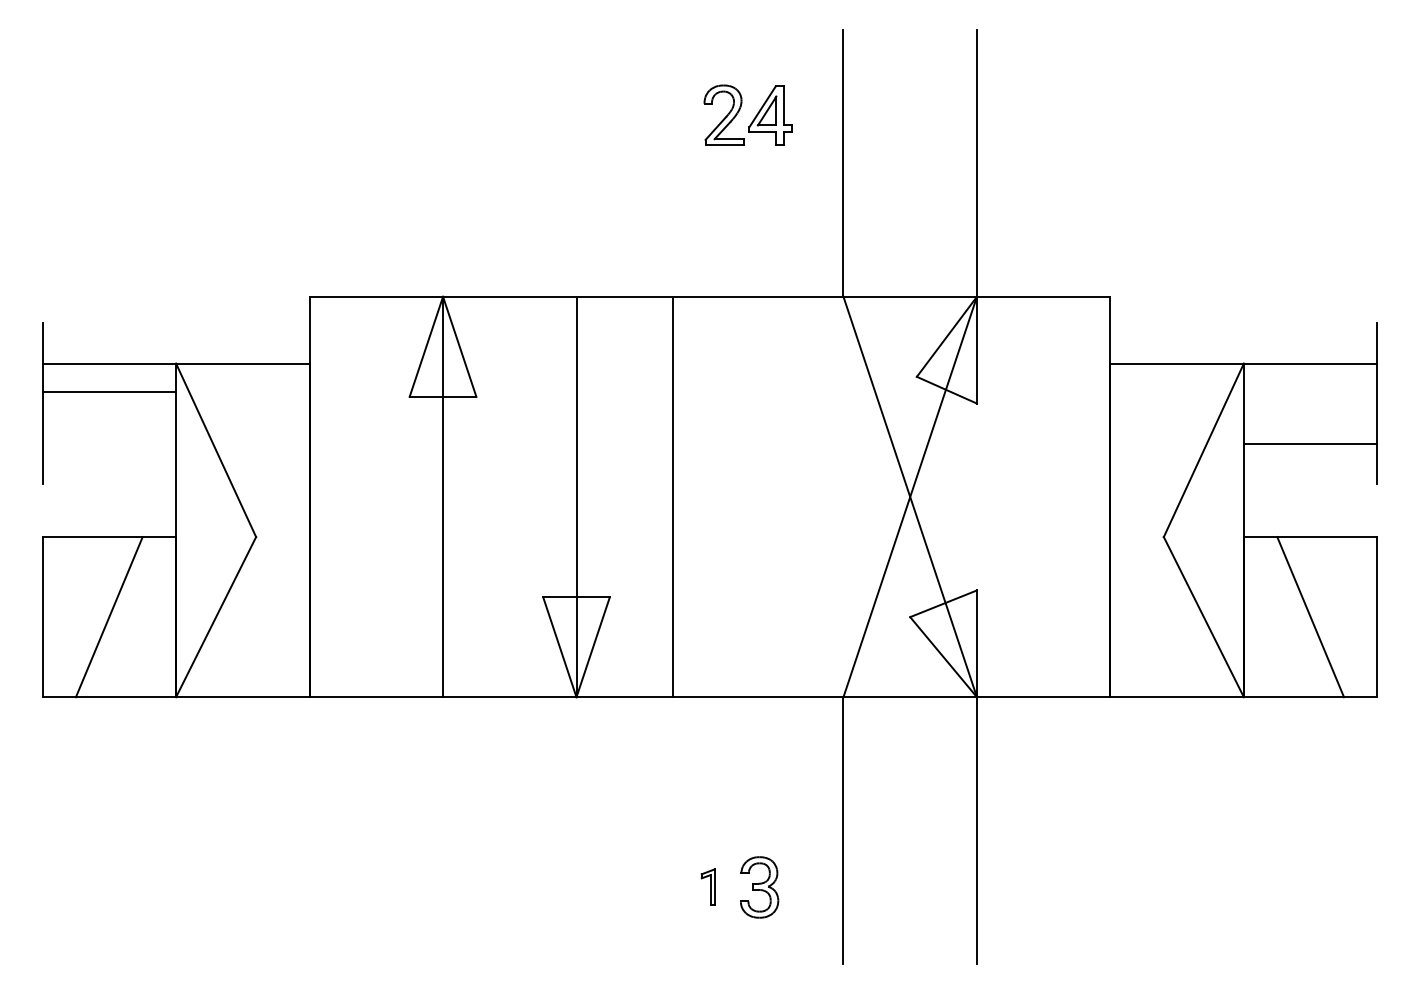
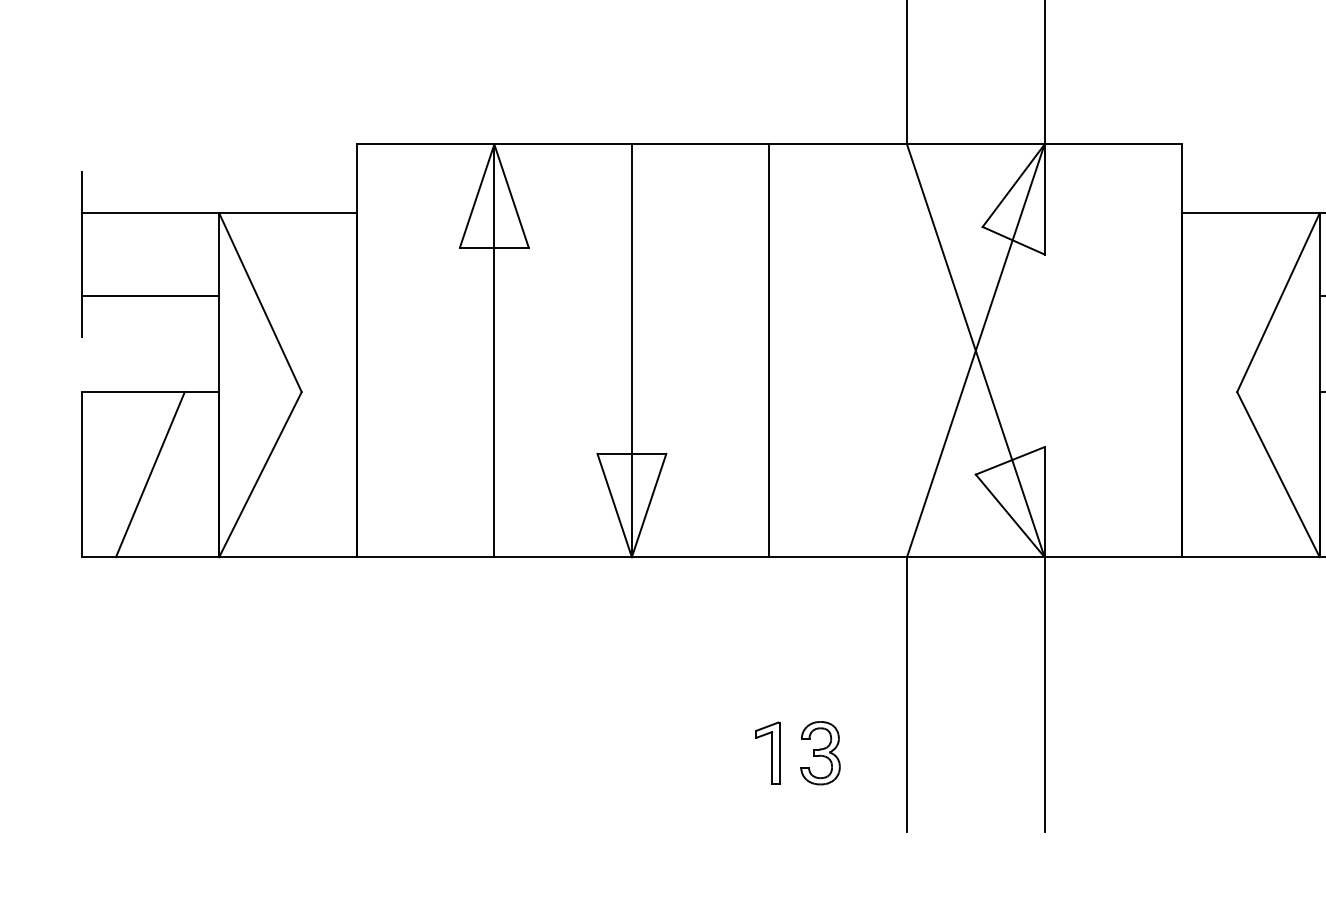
line: (109, 391) -> (150, 295), moved
line: (672, 496) -> (768, 350), moved
part: (708, 886) -> (767, 752), size x1.67

